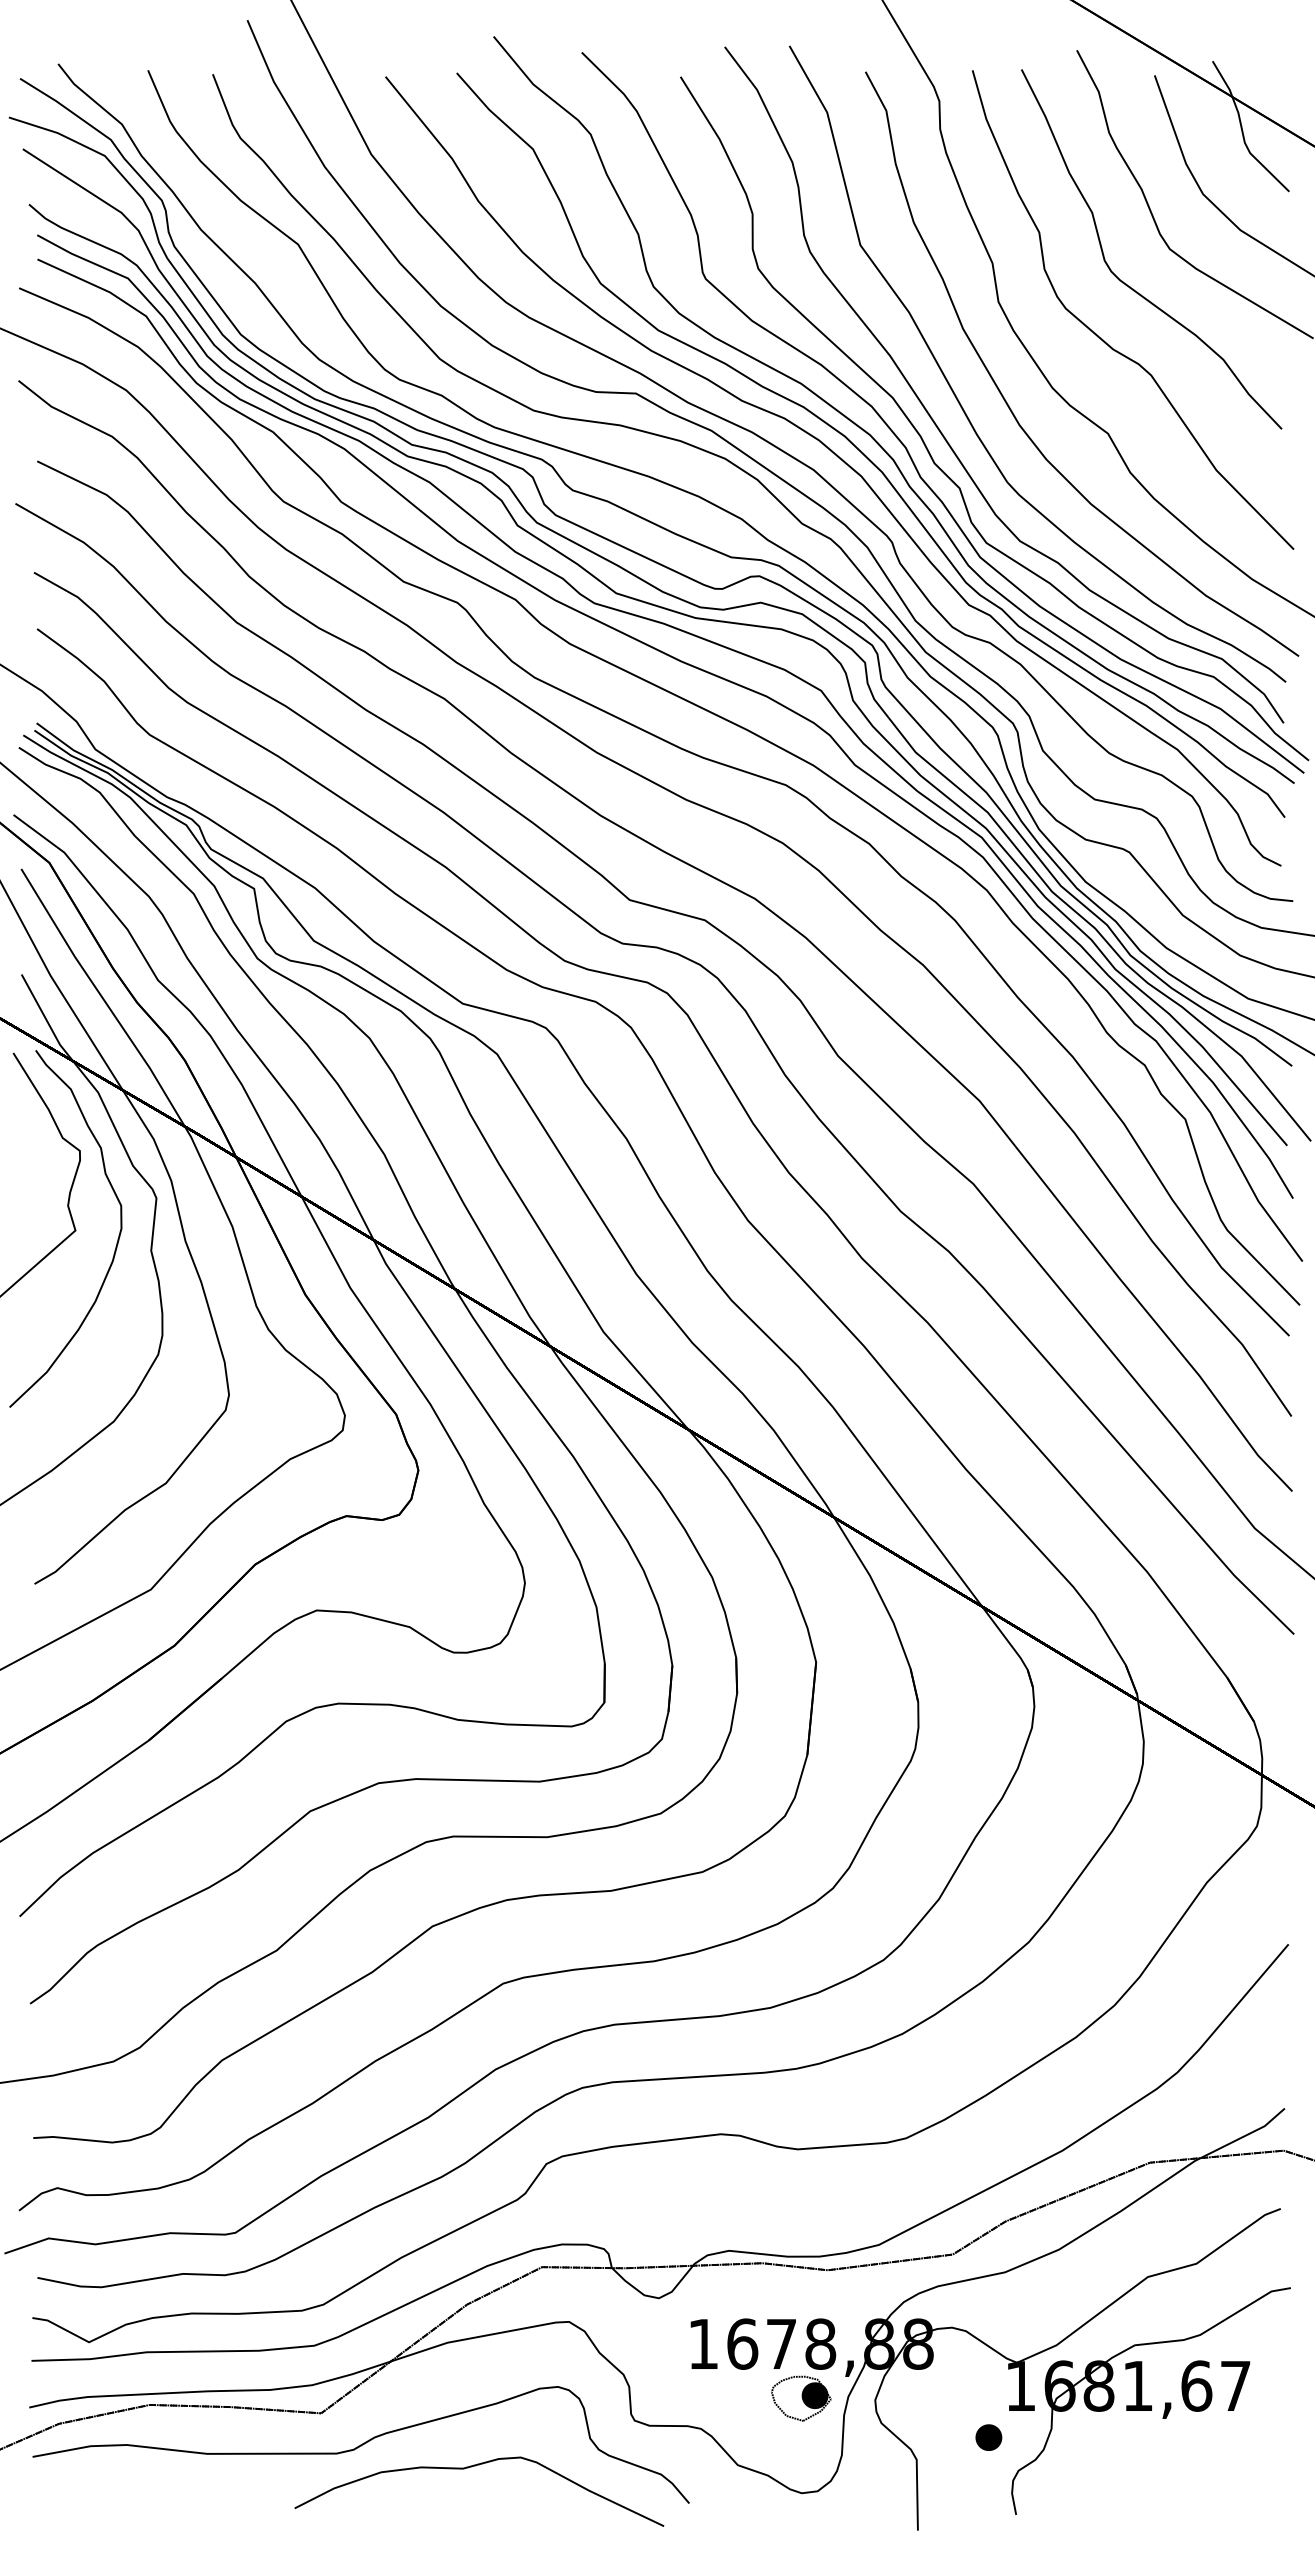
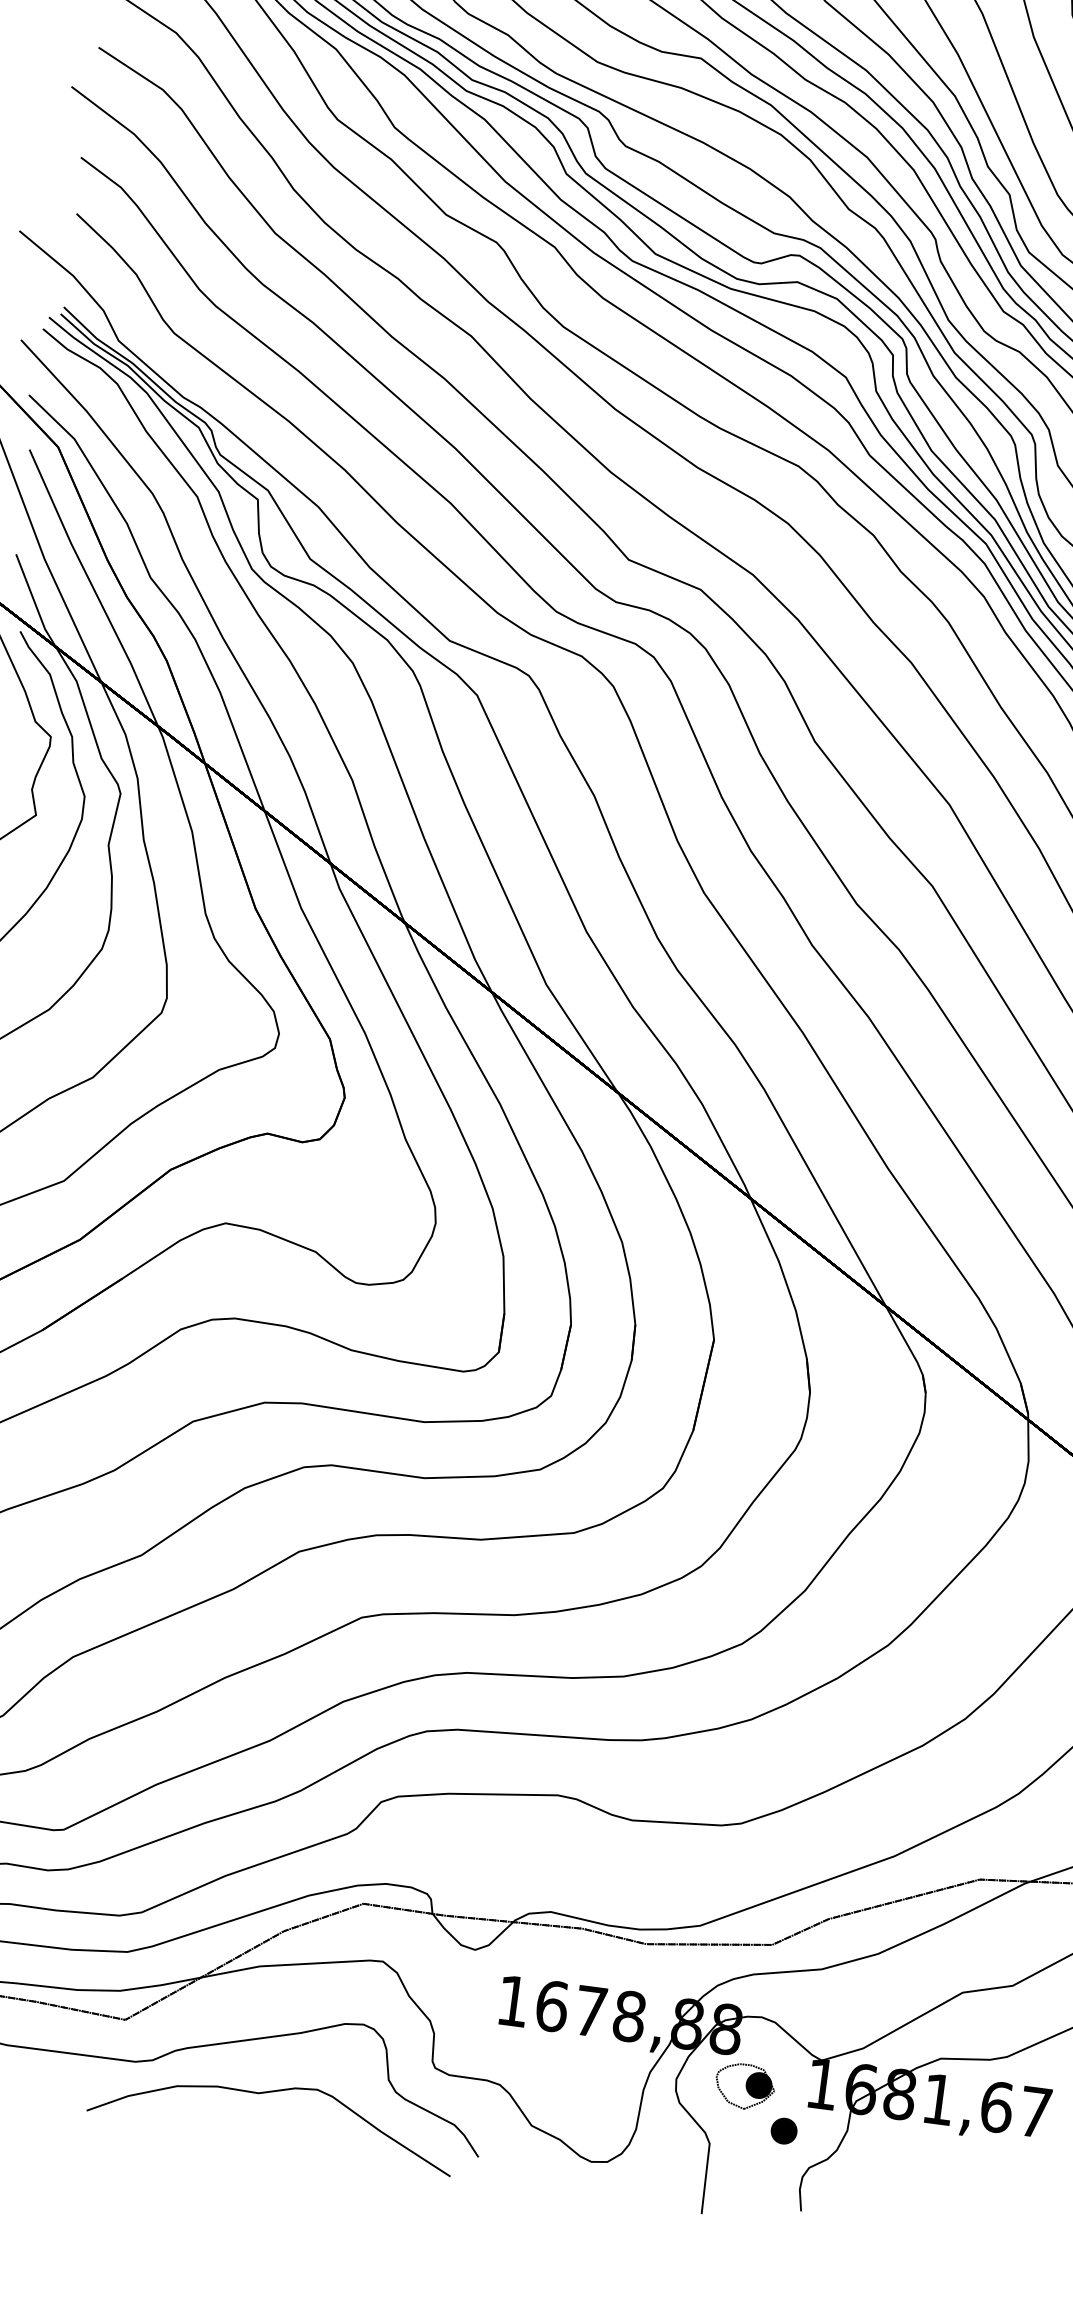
part: (801, 2398) -> (745, 2086), moved

